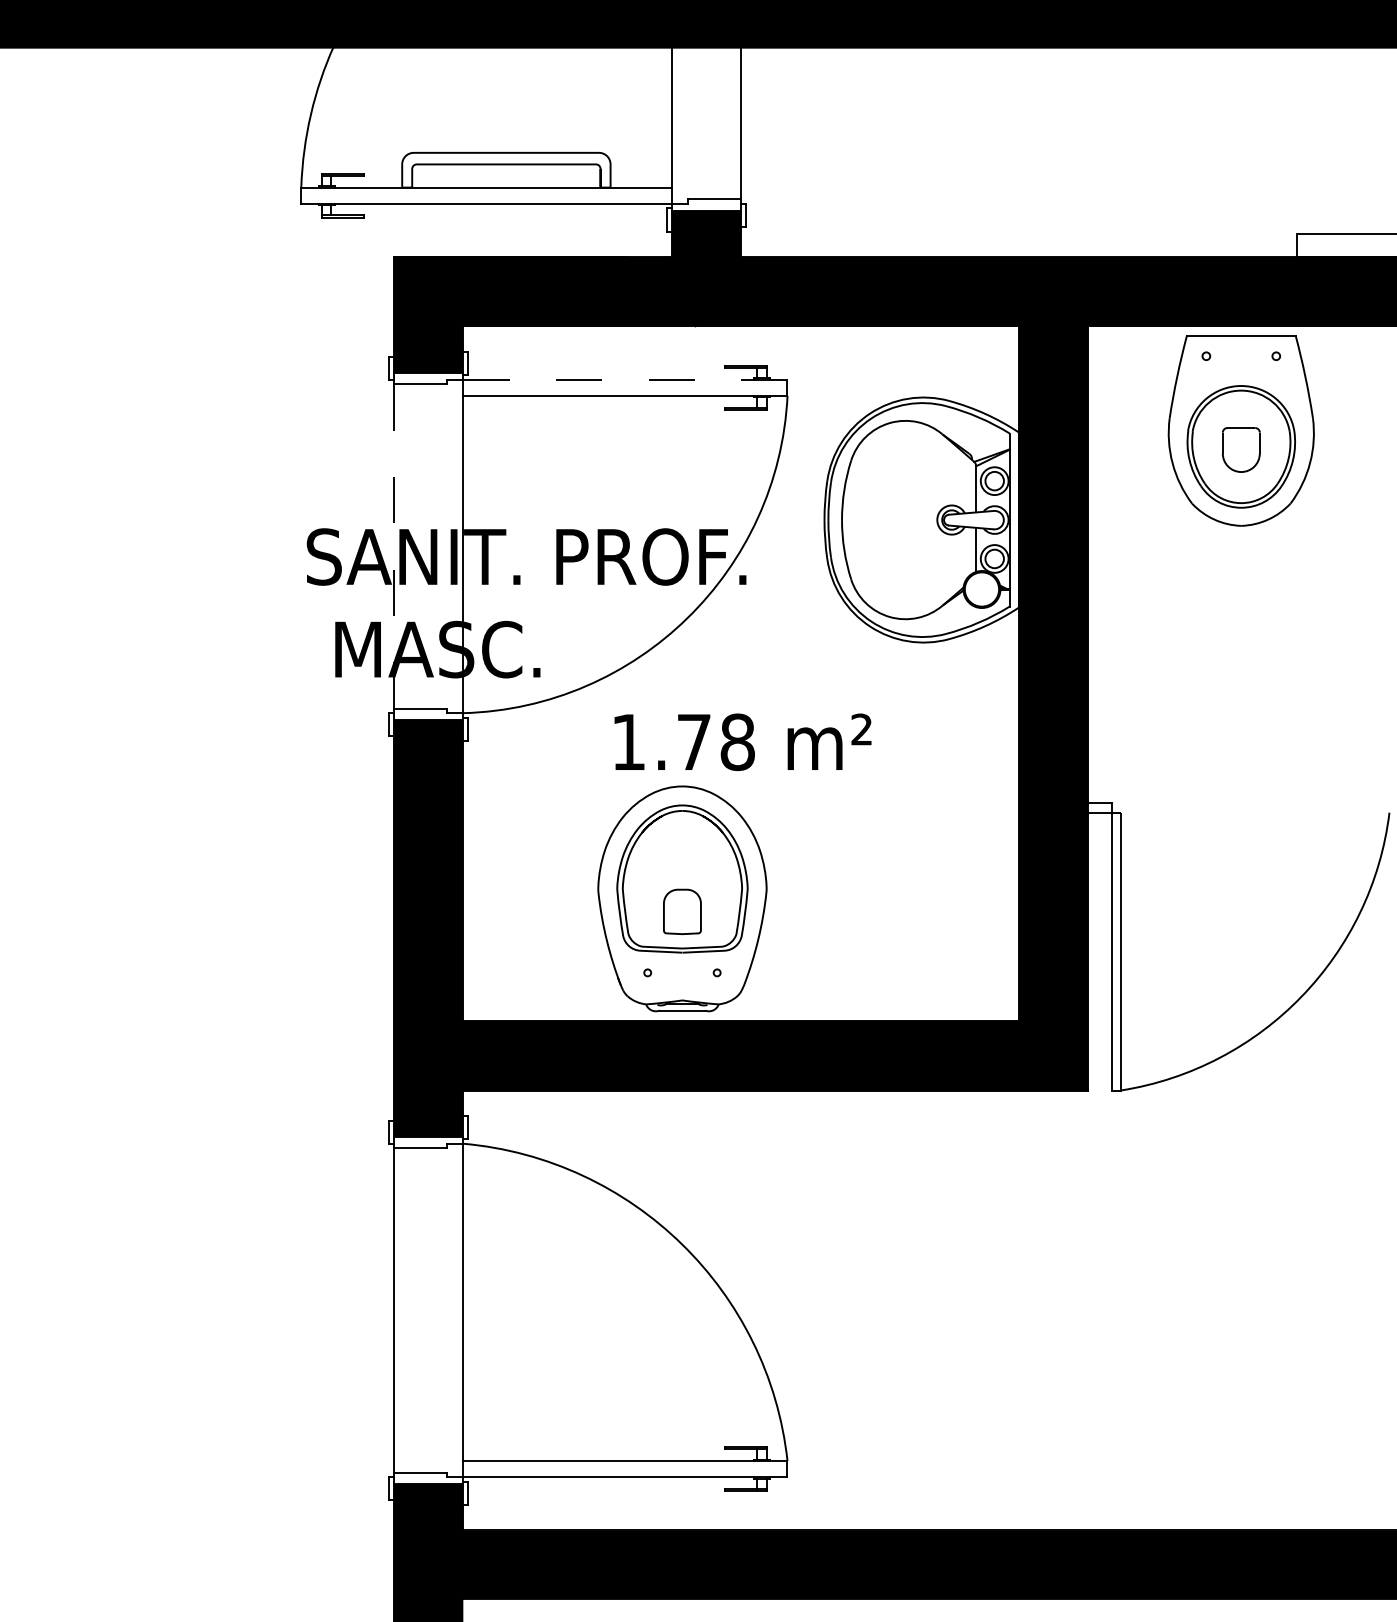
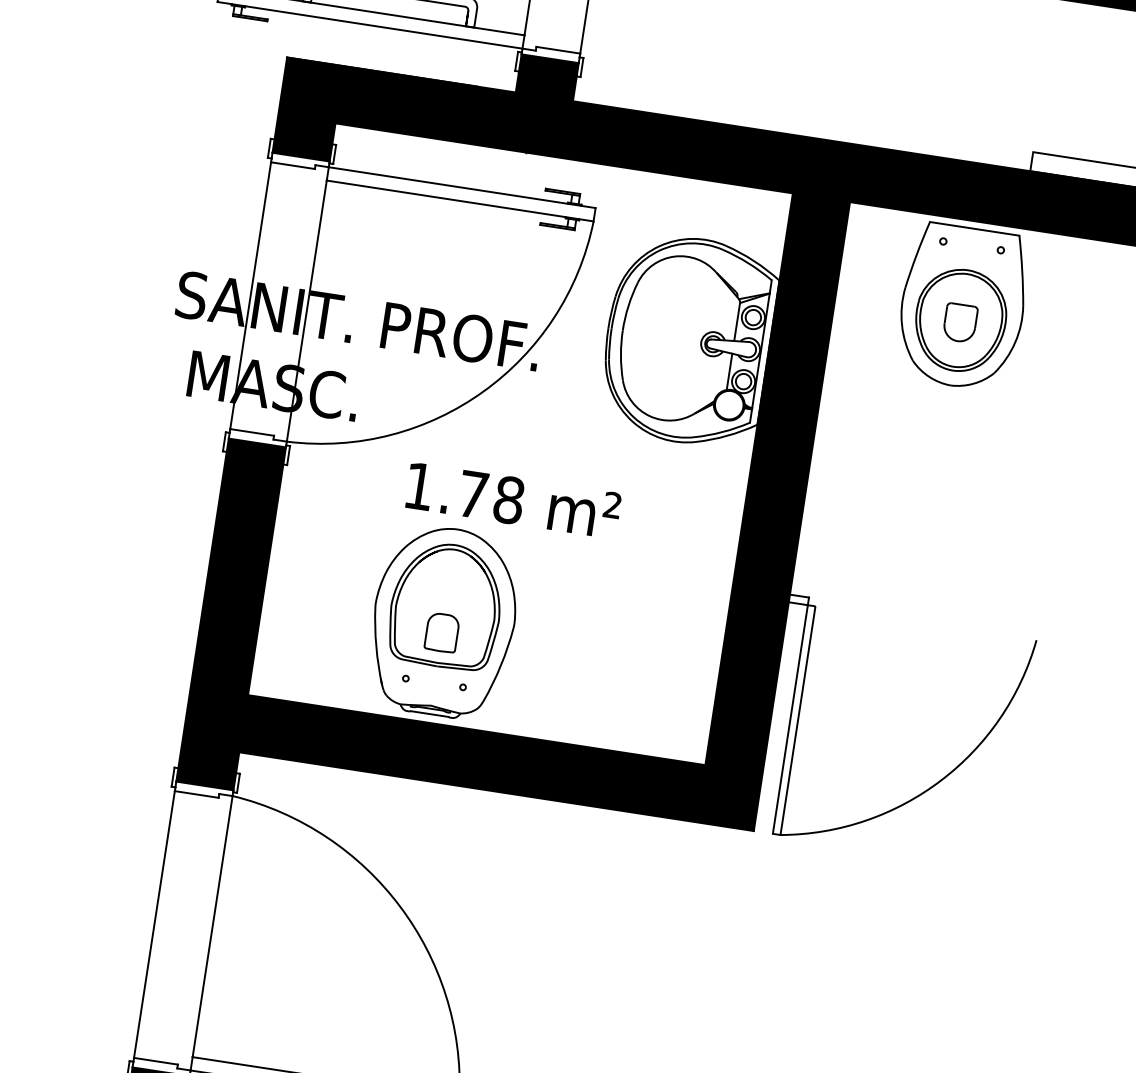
line: (624, 379) -> (461, 187), dashed -> solid
line: (393, 545) -> (250, 294), dashed -> solid

